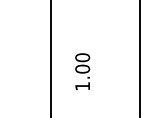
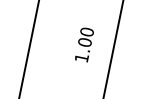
text: (82, 71) -> (84, 44), moved

